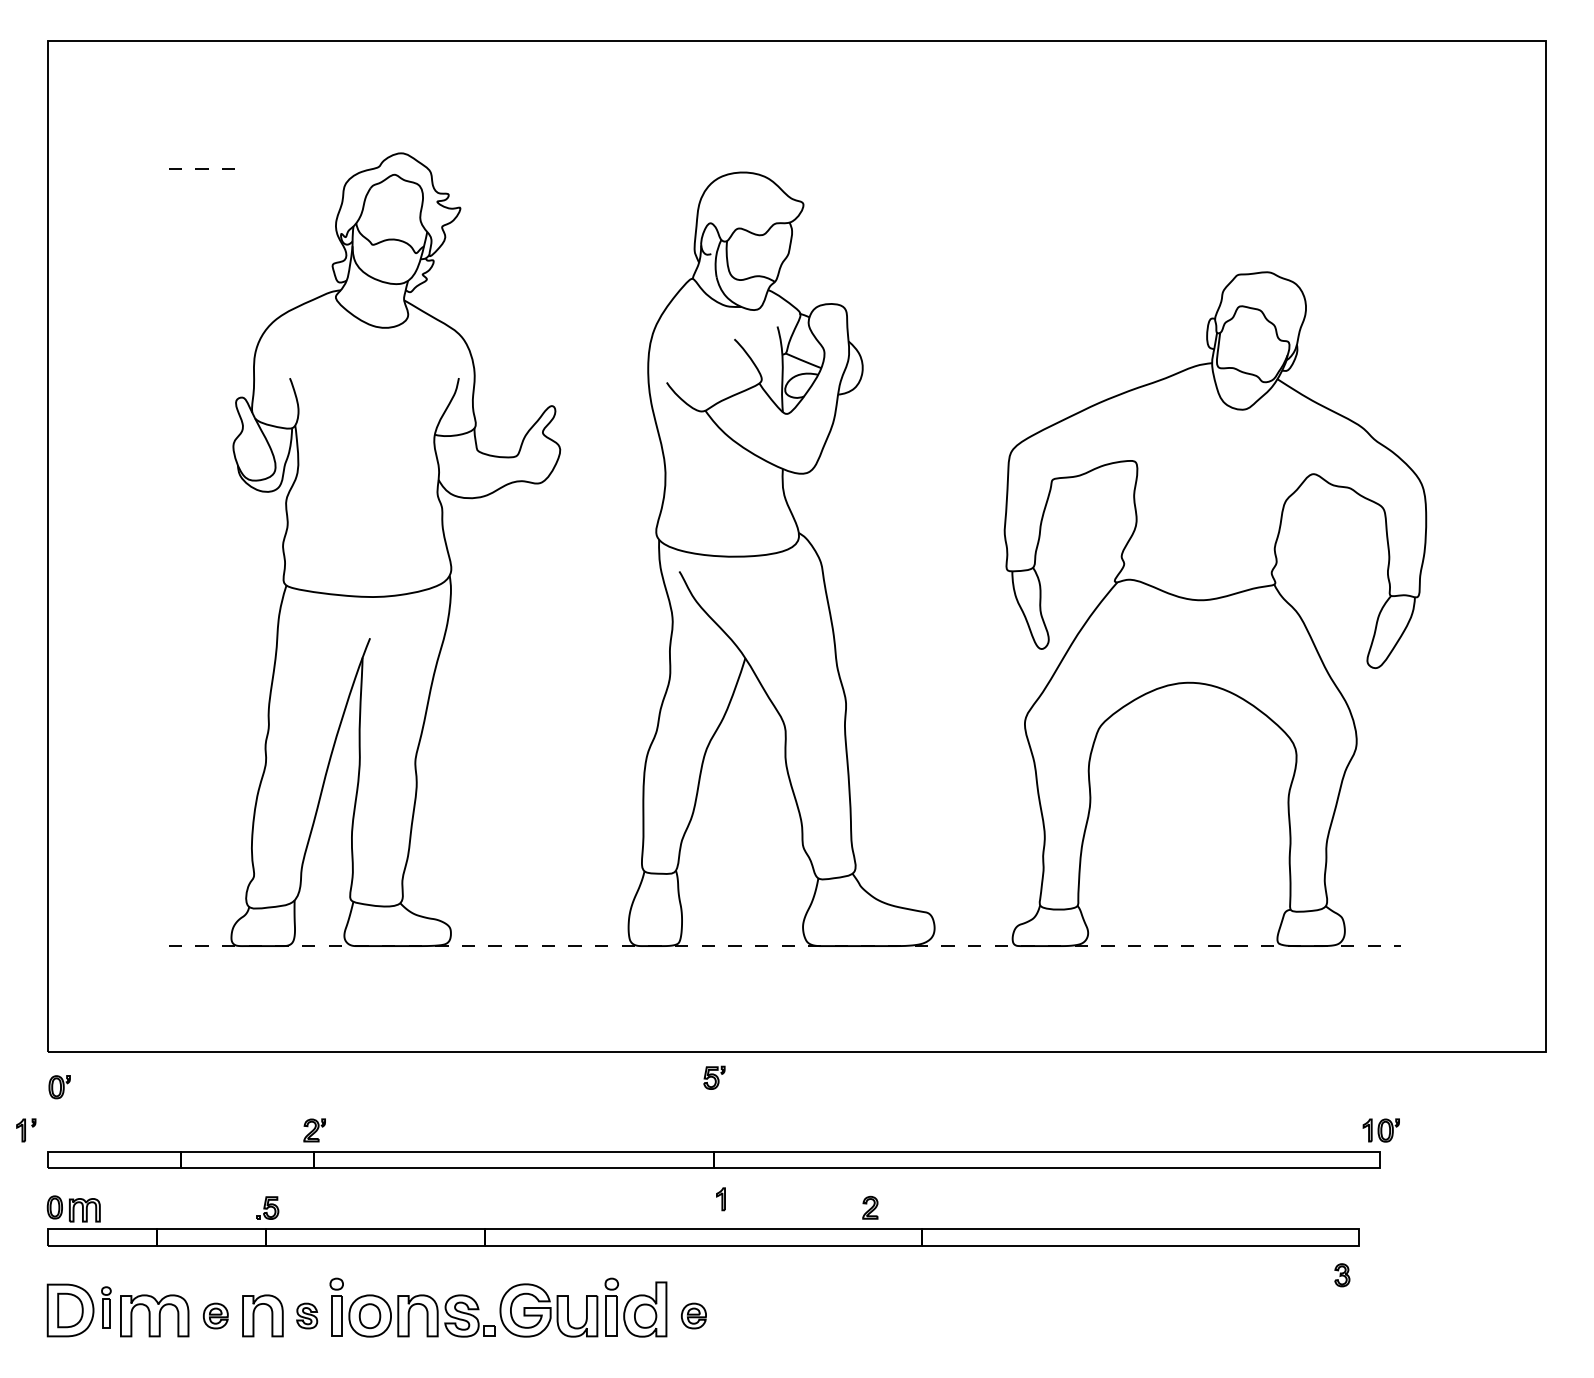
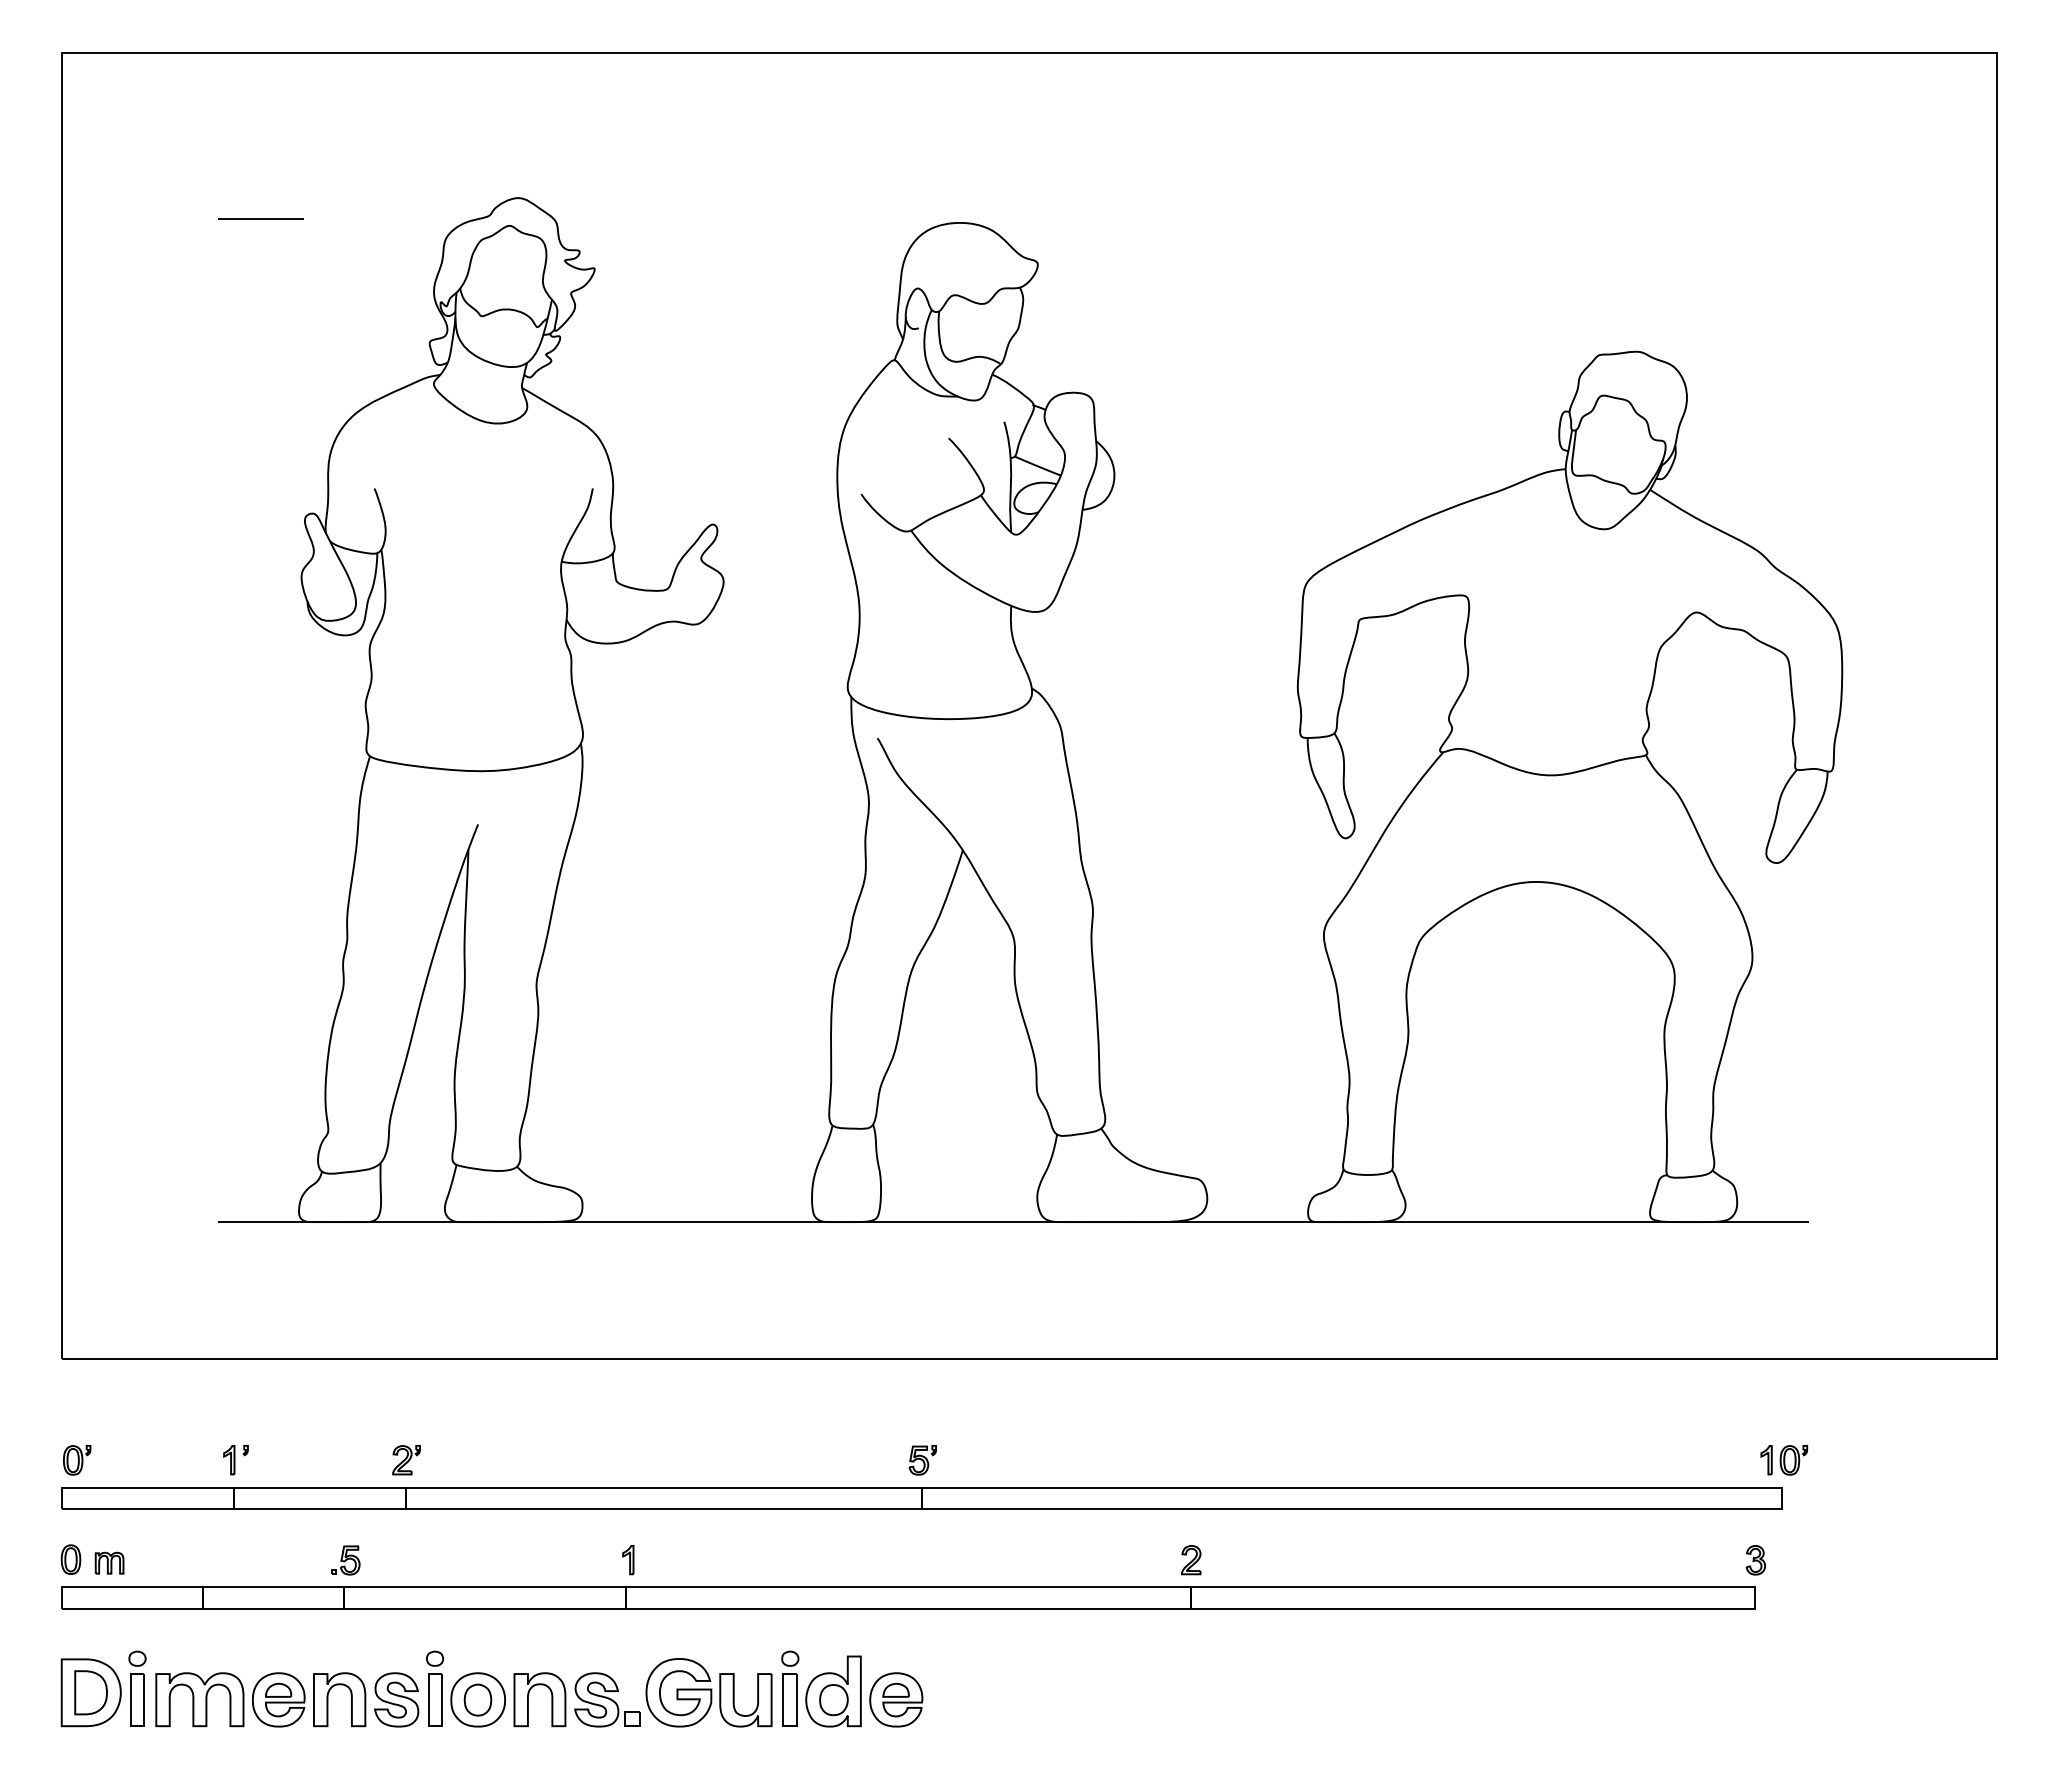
line: (202, 169) -> (261, 218), dashed -> solid
line: (784, 946) -> (1013, 1222), dashed -> solid
part: (714, 1078) -> (922, 1460), moved
part: (59, 1087) -> (77, 1460), moved
part: (25, 1130) -> (235, 1460), moved
part: (721, 1199) -> (628, 1560), moved
part: (870, 1208) -> (1191, 1560), moved
part: (84, 1209) -> (109, 1562), size x0.71
part: (1342, 1275) -> (1755, 1560), moved
part: (106, 1307) -> (137, 1688), size x1.43
part: (215, 1315) -> (278, 1699), size x1.67
part: (306, 1315) -> (396, 1699), size x1.67
part: (694, 1315) -> (896, 1699), size x1.67

